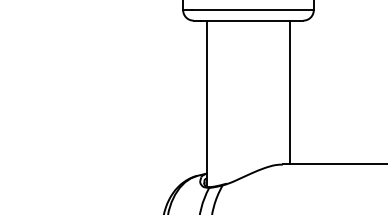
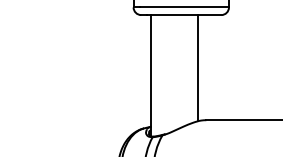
line: (289, 92) -> (197, 67), moved

